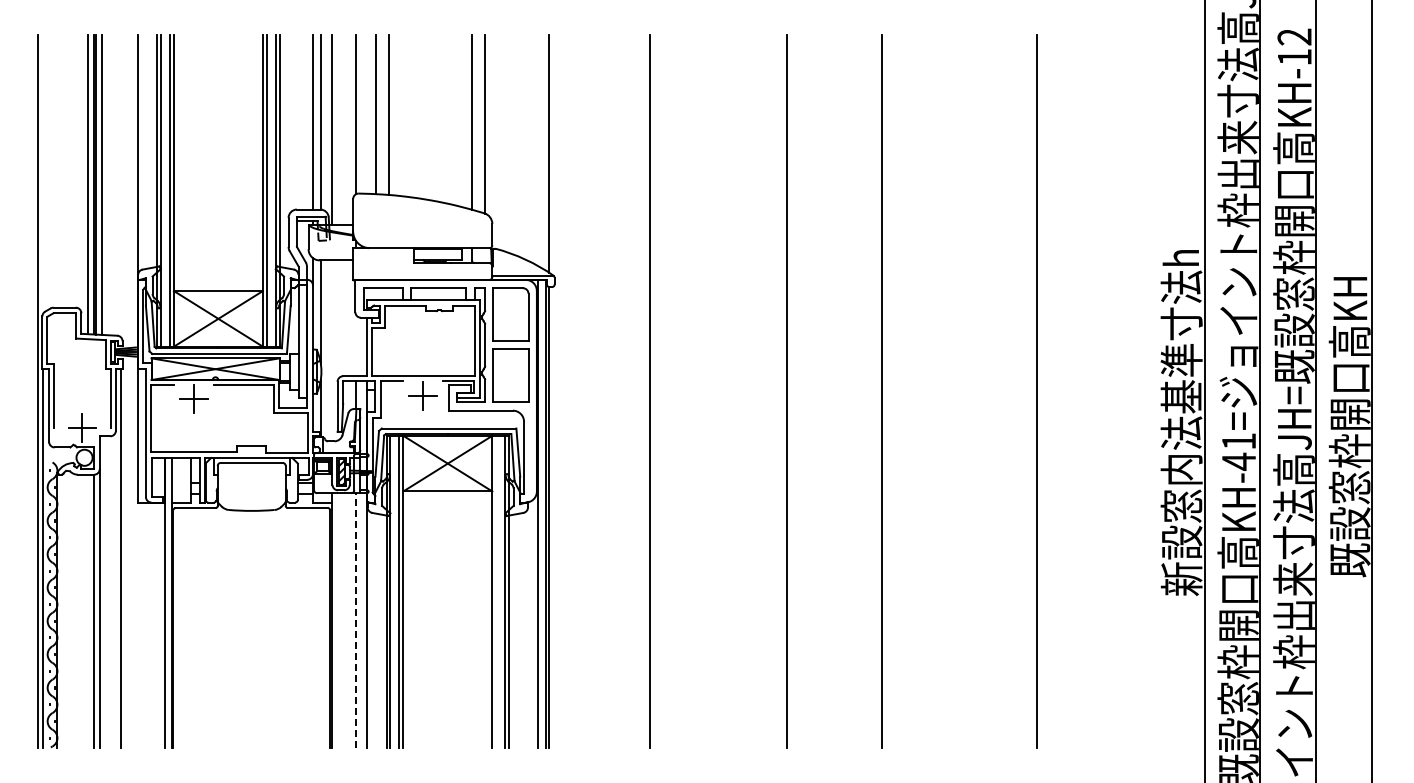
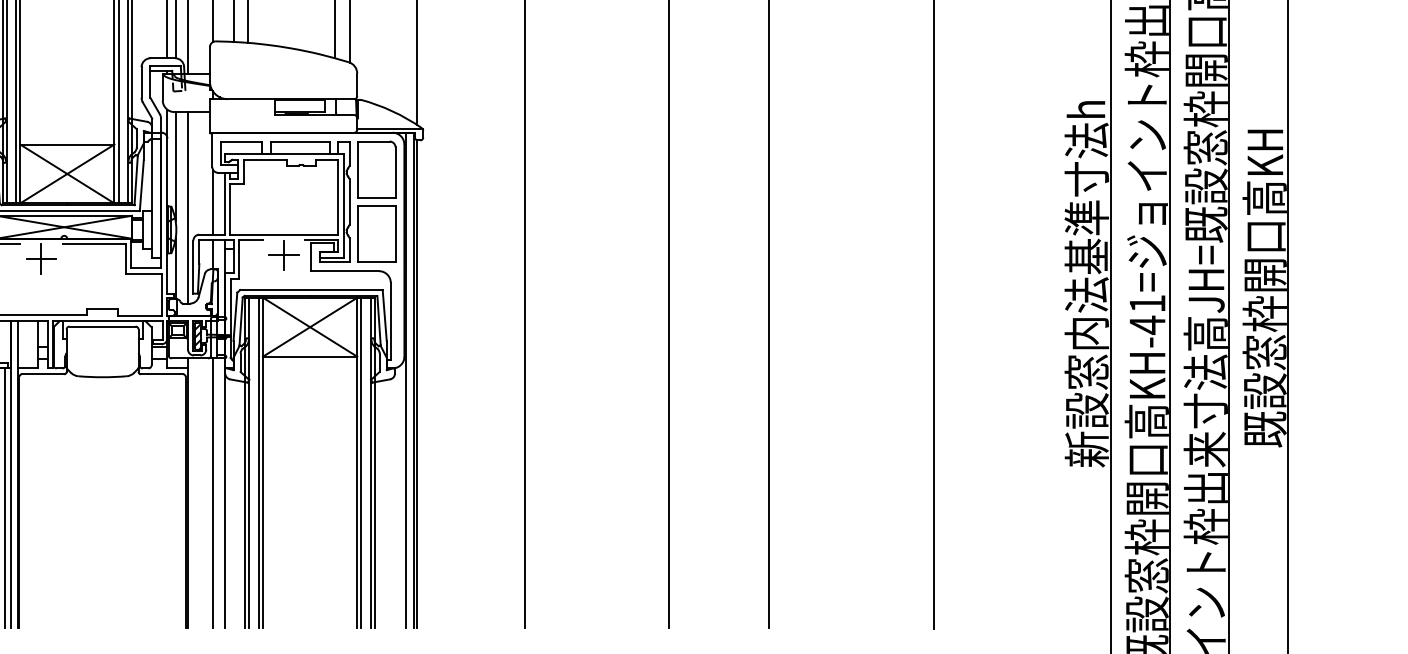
line: (355, 344) -> (212, 201), added
line: (331, 350) -> (187, 207), added
line: (496, 591) -> (361, 462), added
line: (355, 619) -> (212, 492), dashed -> solid
line: (159, 624) -> (4, 497), added

